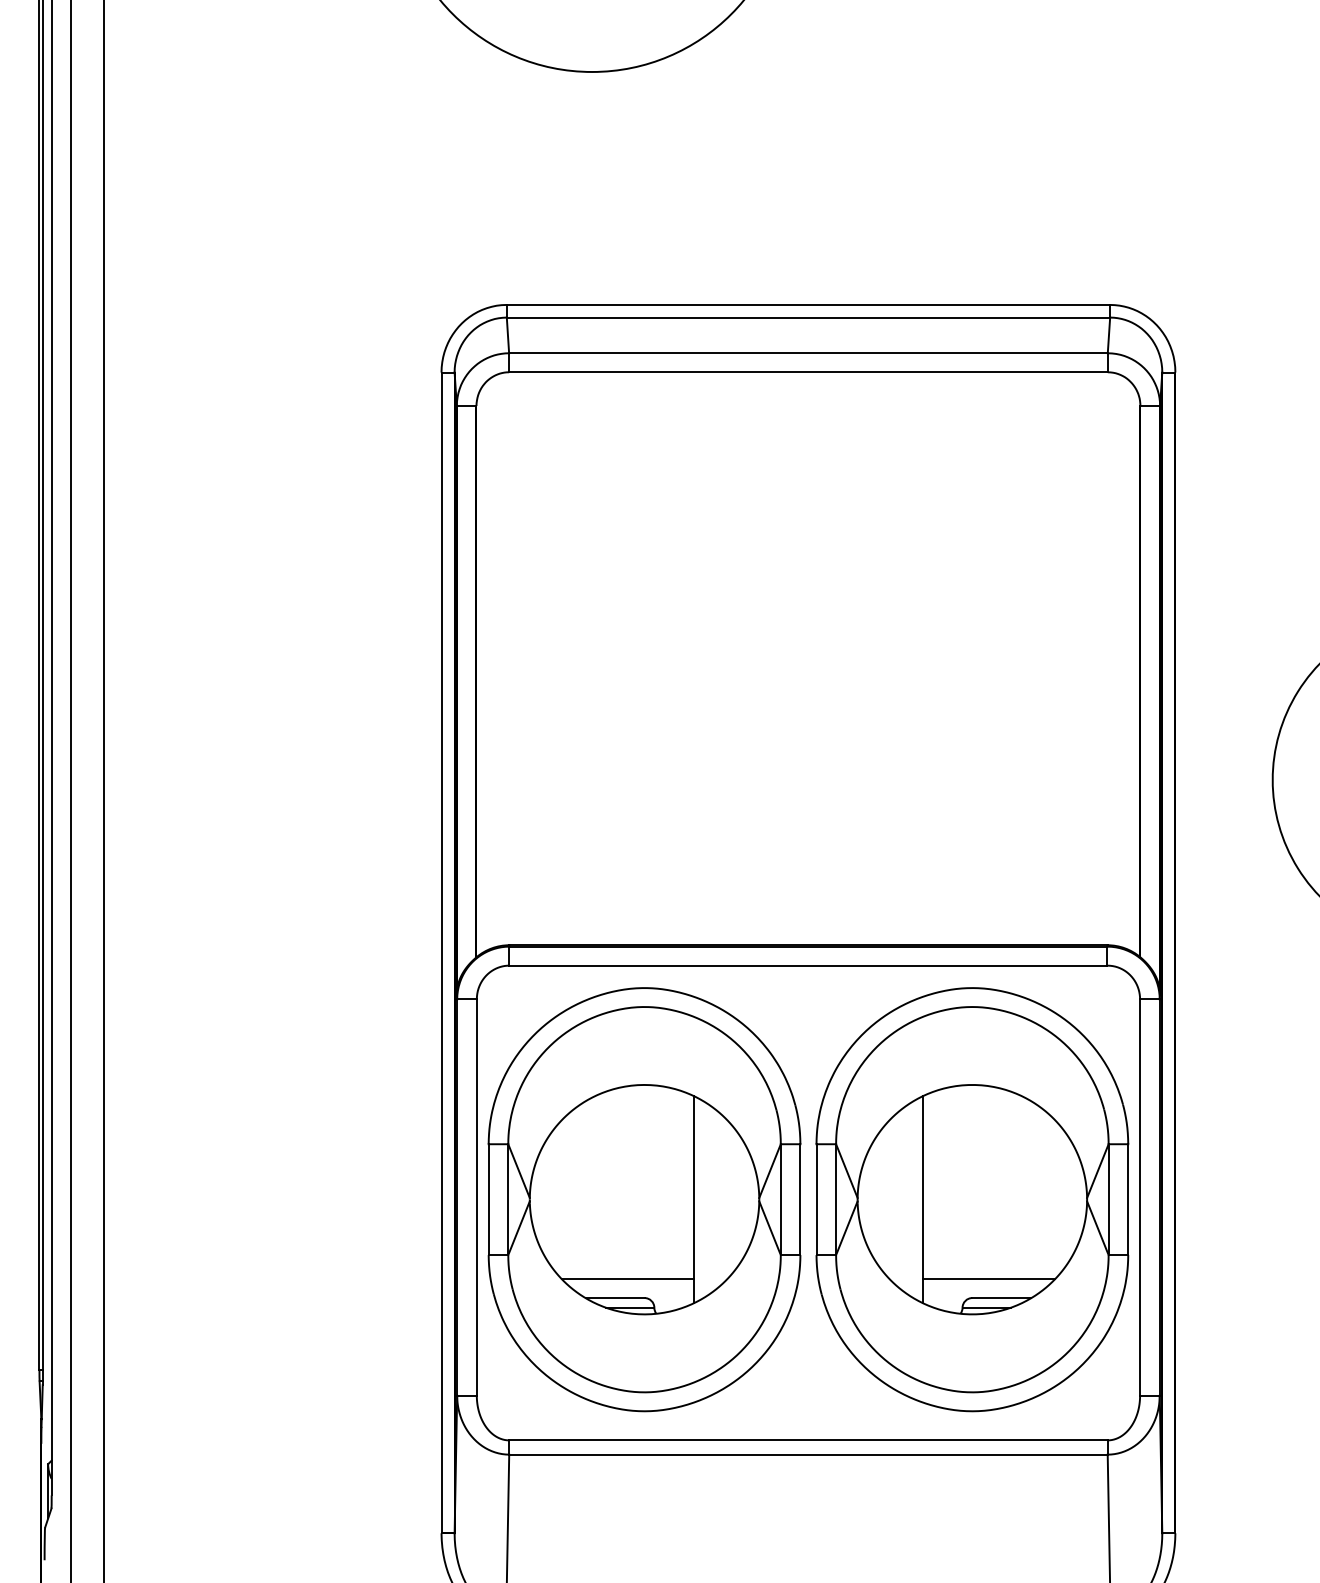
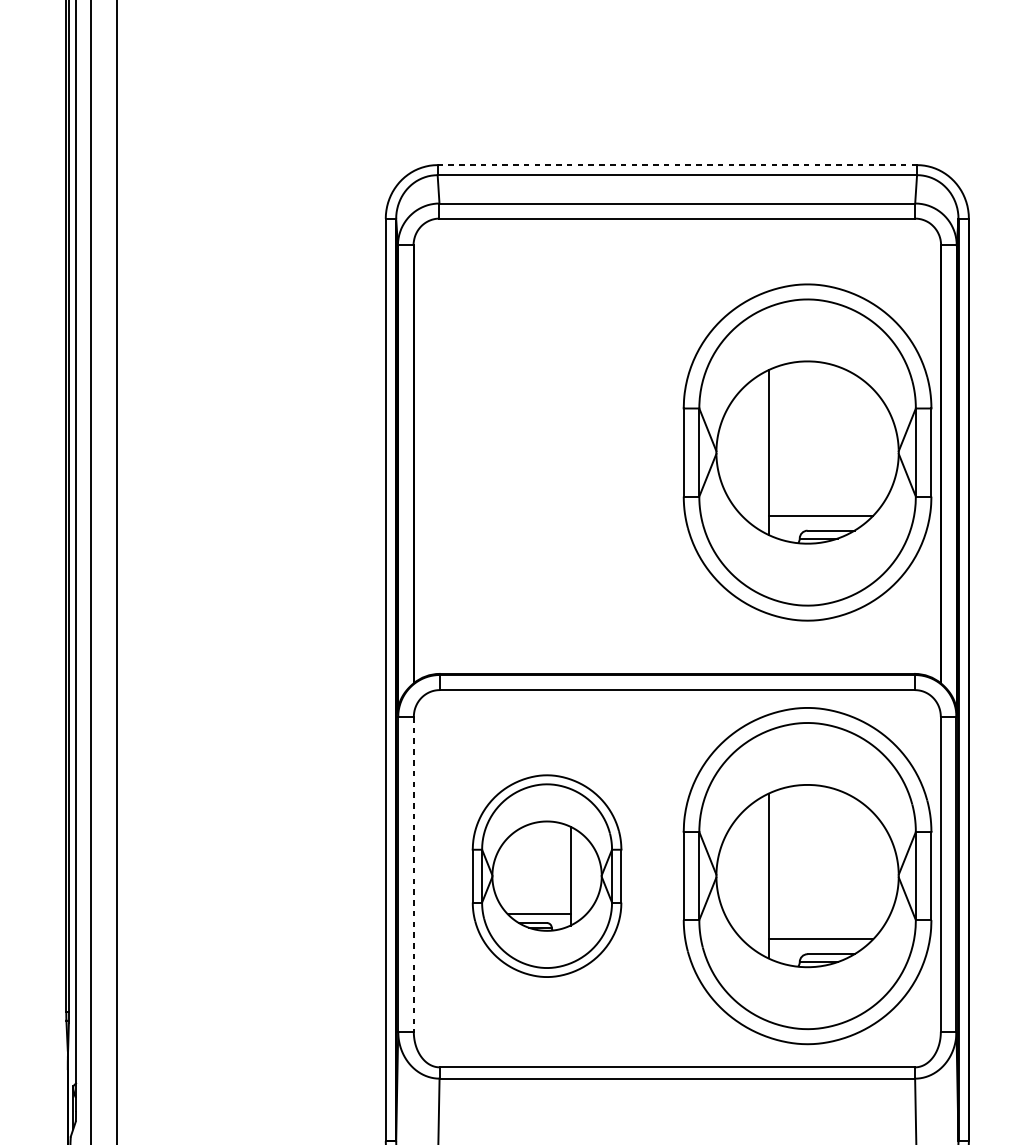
line: (808, 304) -> (677, 164), solid -> dashed
part: (972, 666) -> (807, 452), added
line: (476, 1198) -> (413, 875), solid -> dashed
part: (644, 1199) -> (547, 875), size x0.6

